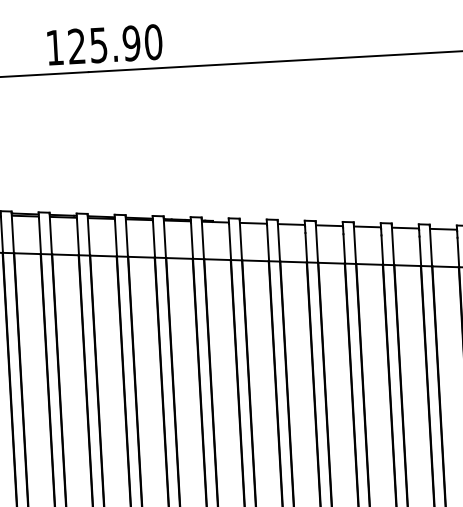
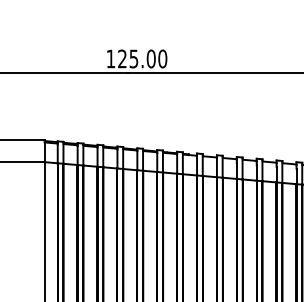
text: (130, 44) -> (150, 59), 125.90 -> 125.00

